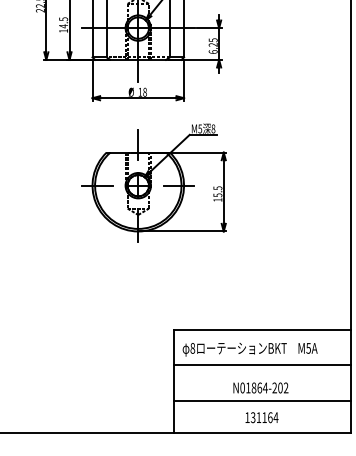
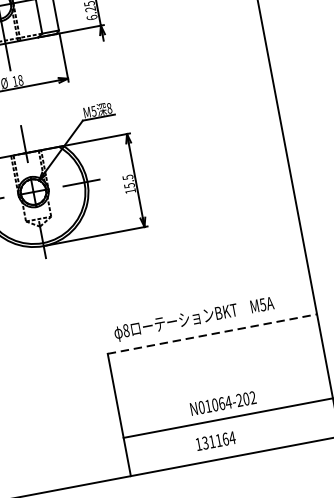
line: (262, 329) -> (212, 334), solid -> dashed
text: (249, 349) -> (193, 319), moved
line: (262, 365) -> (220, 376), removed
text: (253, 388) -> (214, 405), N01864-202 -> N01064-202
text: (261, 417) -> (215, 441), moved

